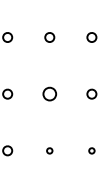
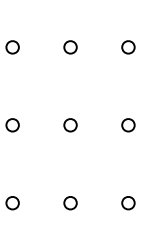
part: (49, 94) -> (70, 125), size x0.71
part: (49, 151) -> (70, 203), size x1.67
part: (91, 151) -> (128, 203), size x1.67

